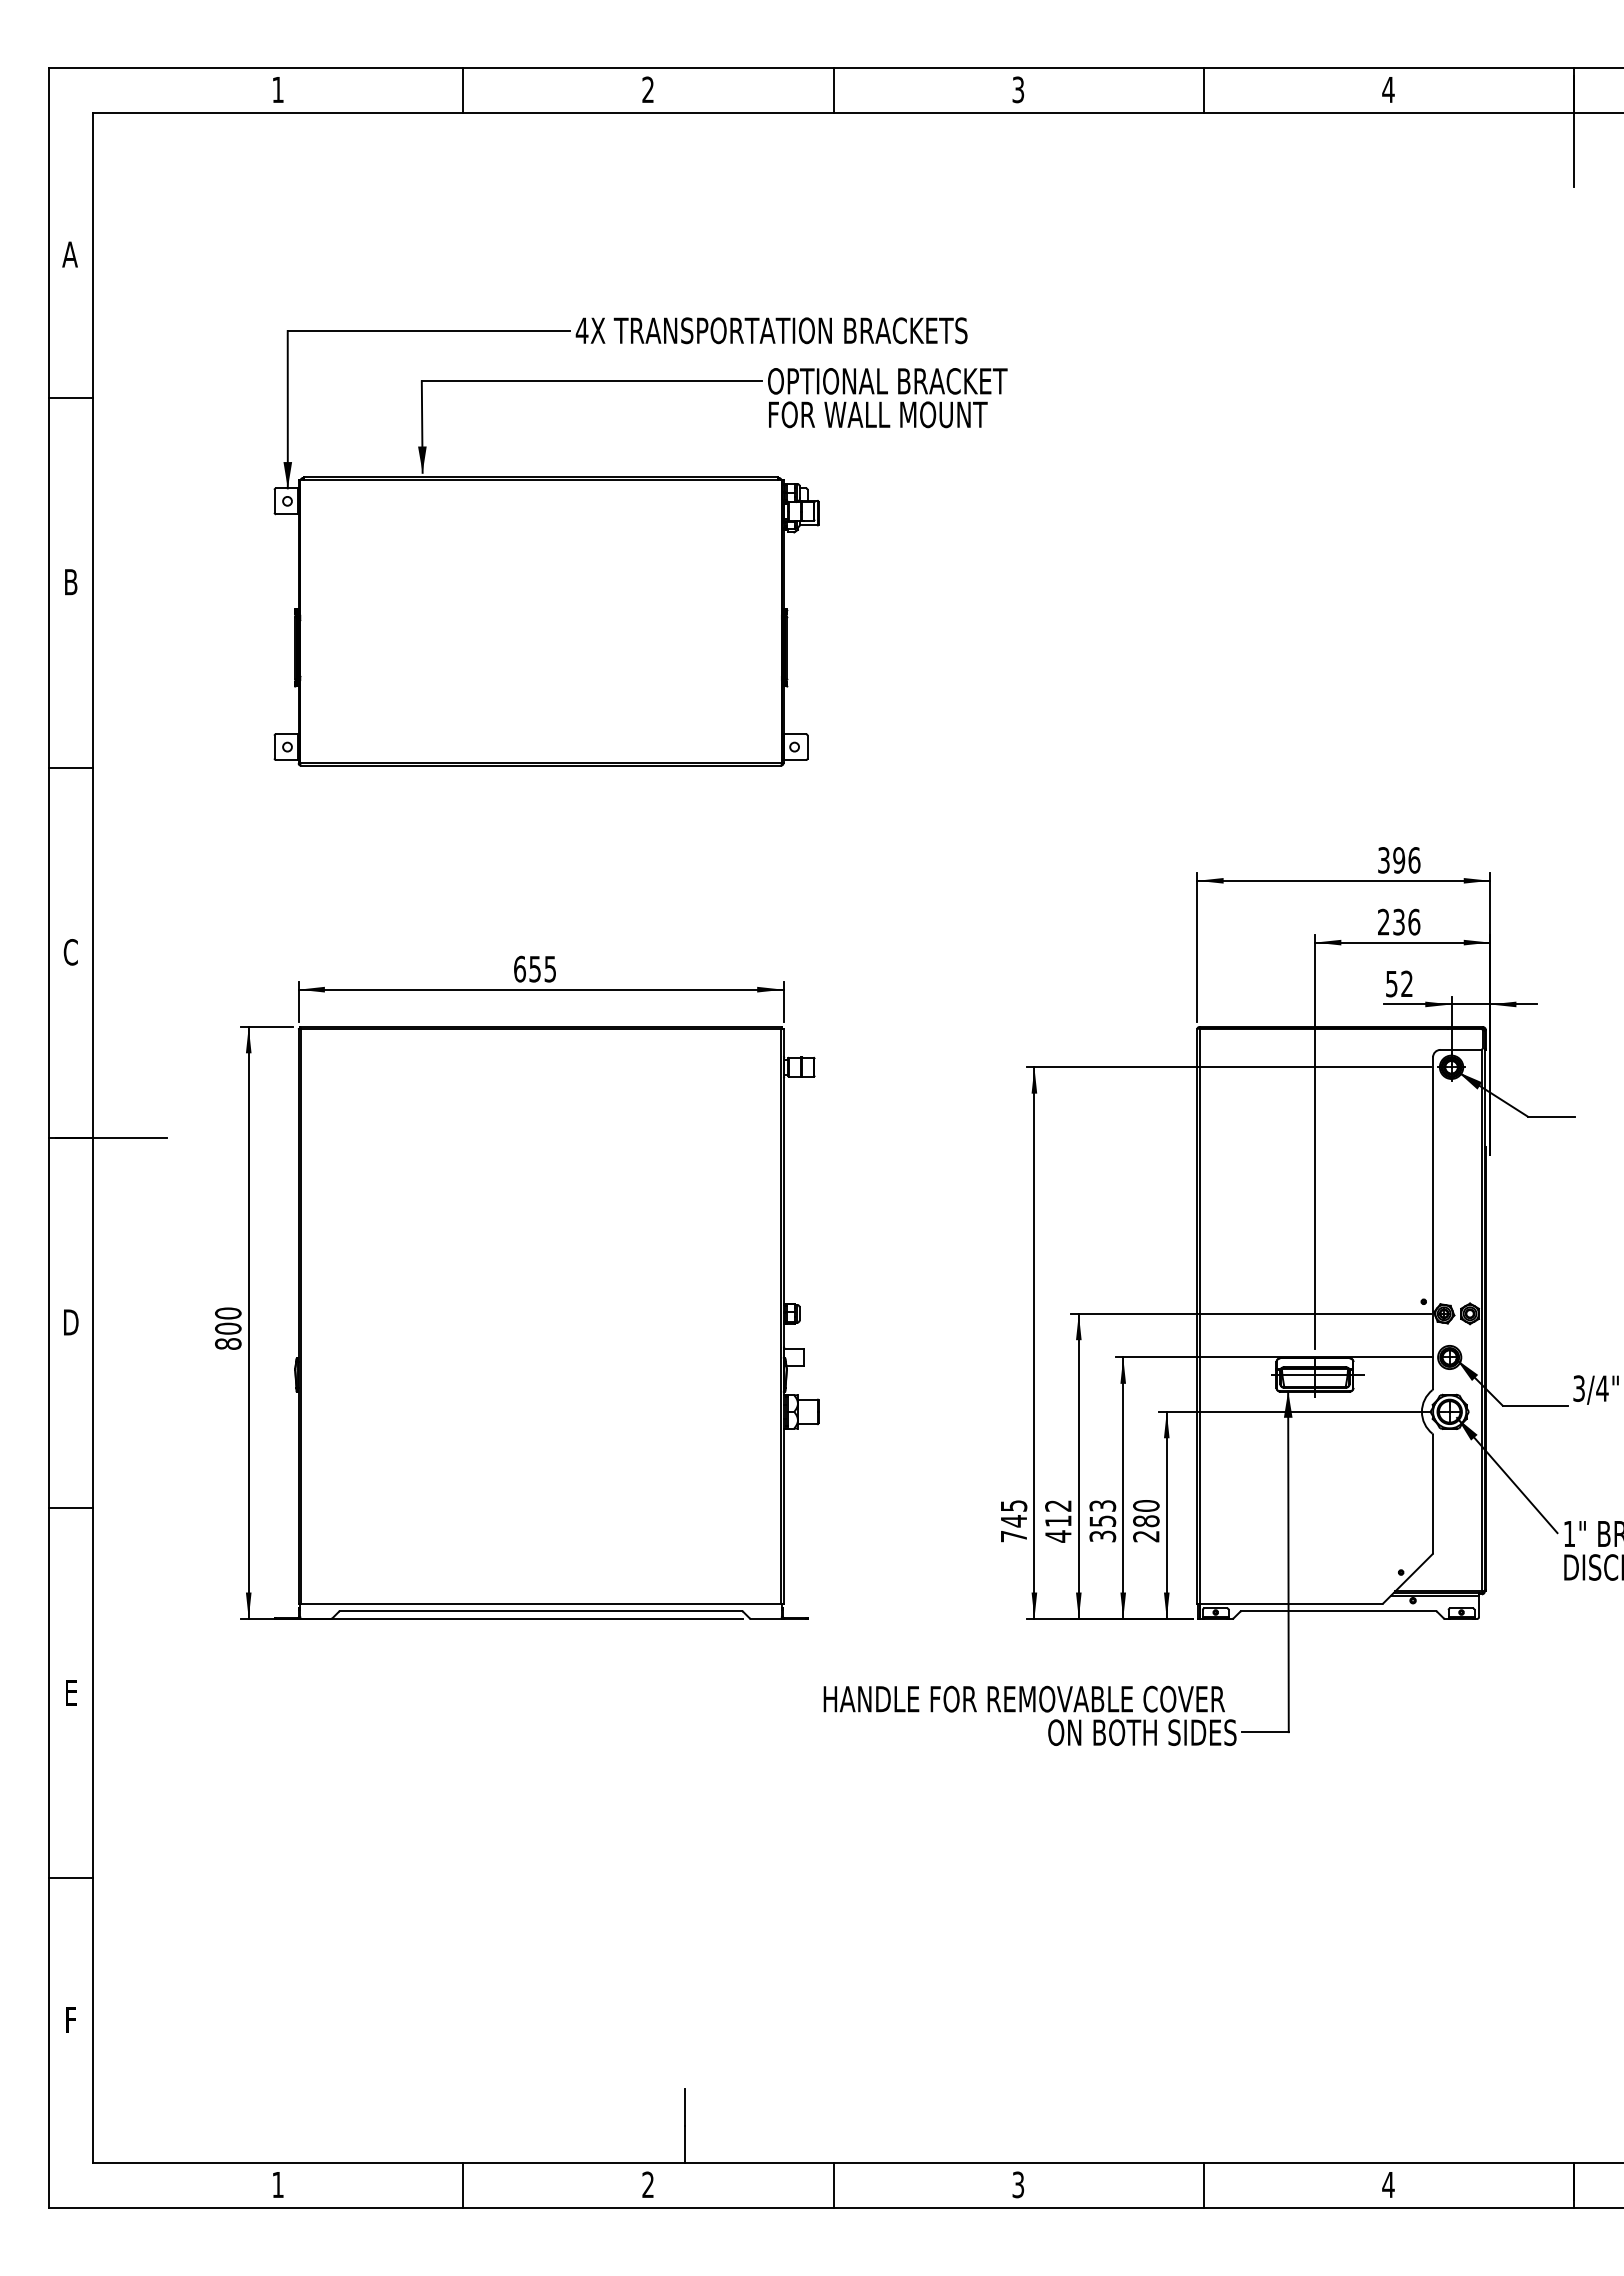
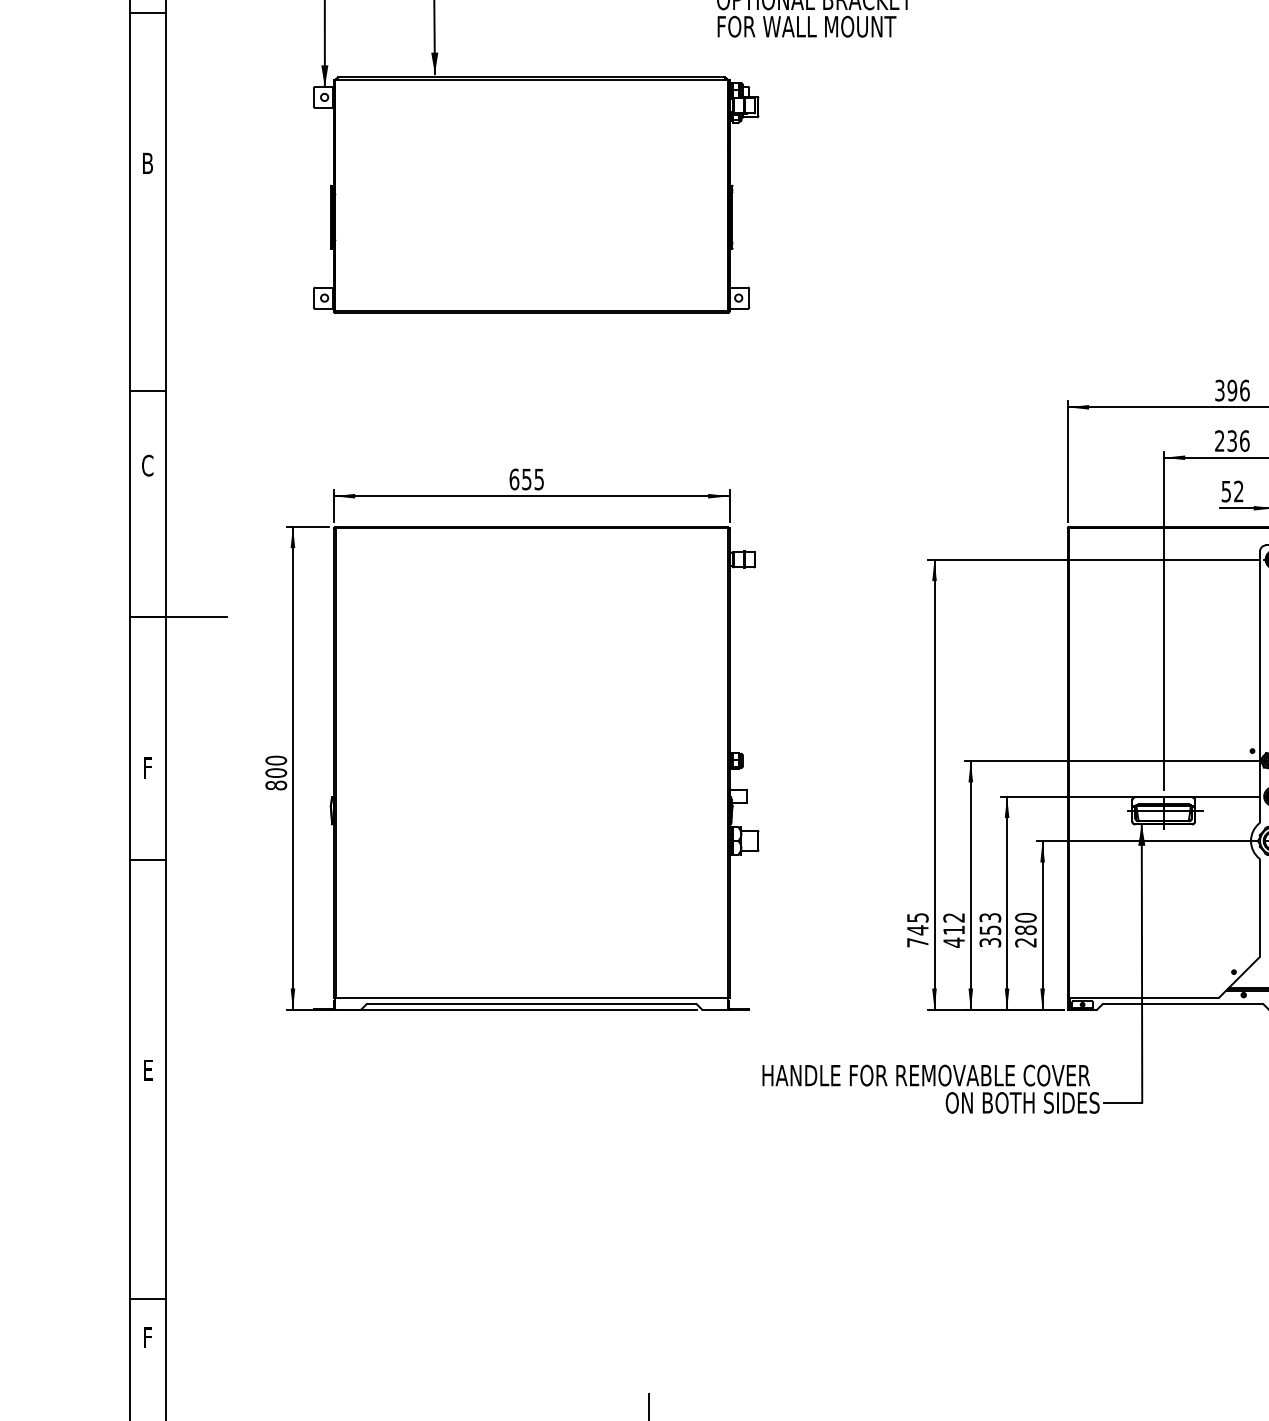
line: (70, 767) -> (147, 390), moved
text: (71, 1322) -> (148, 767), D -> F
line: (70, 1508) -> (147, 860), moved
line: (70, 1878) -> (147, 1298), moved

